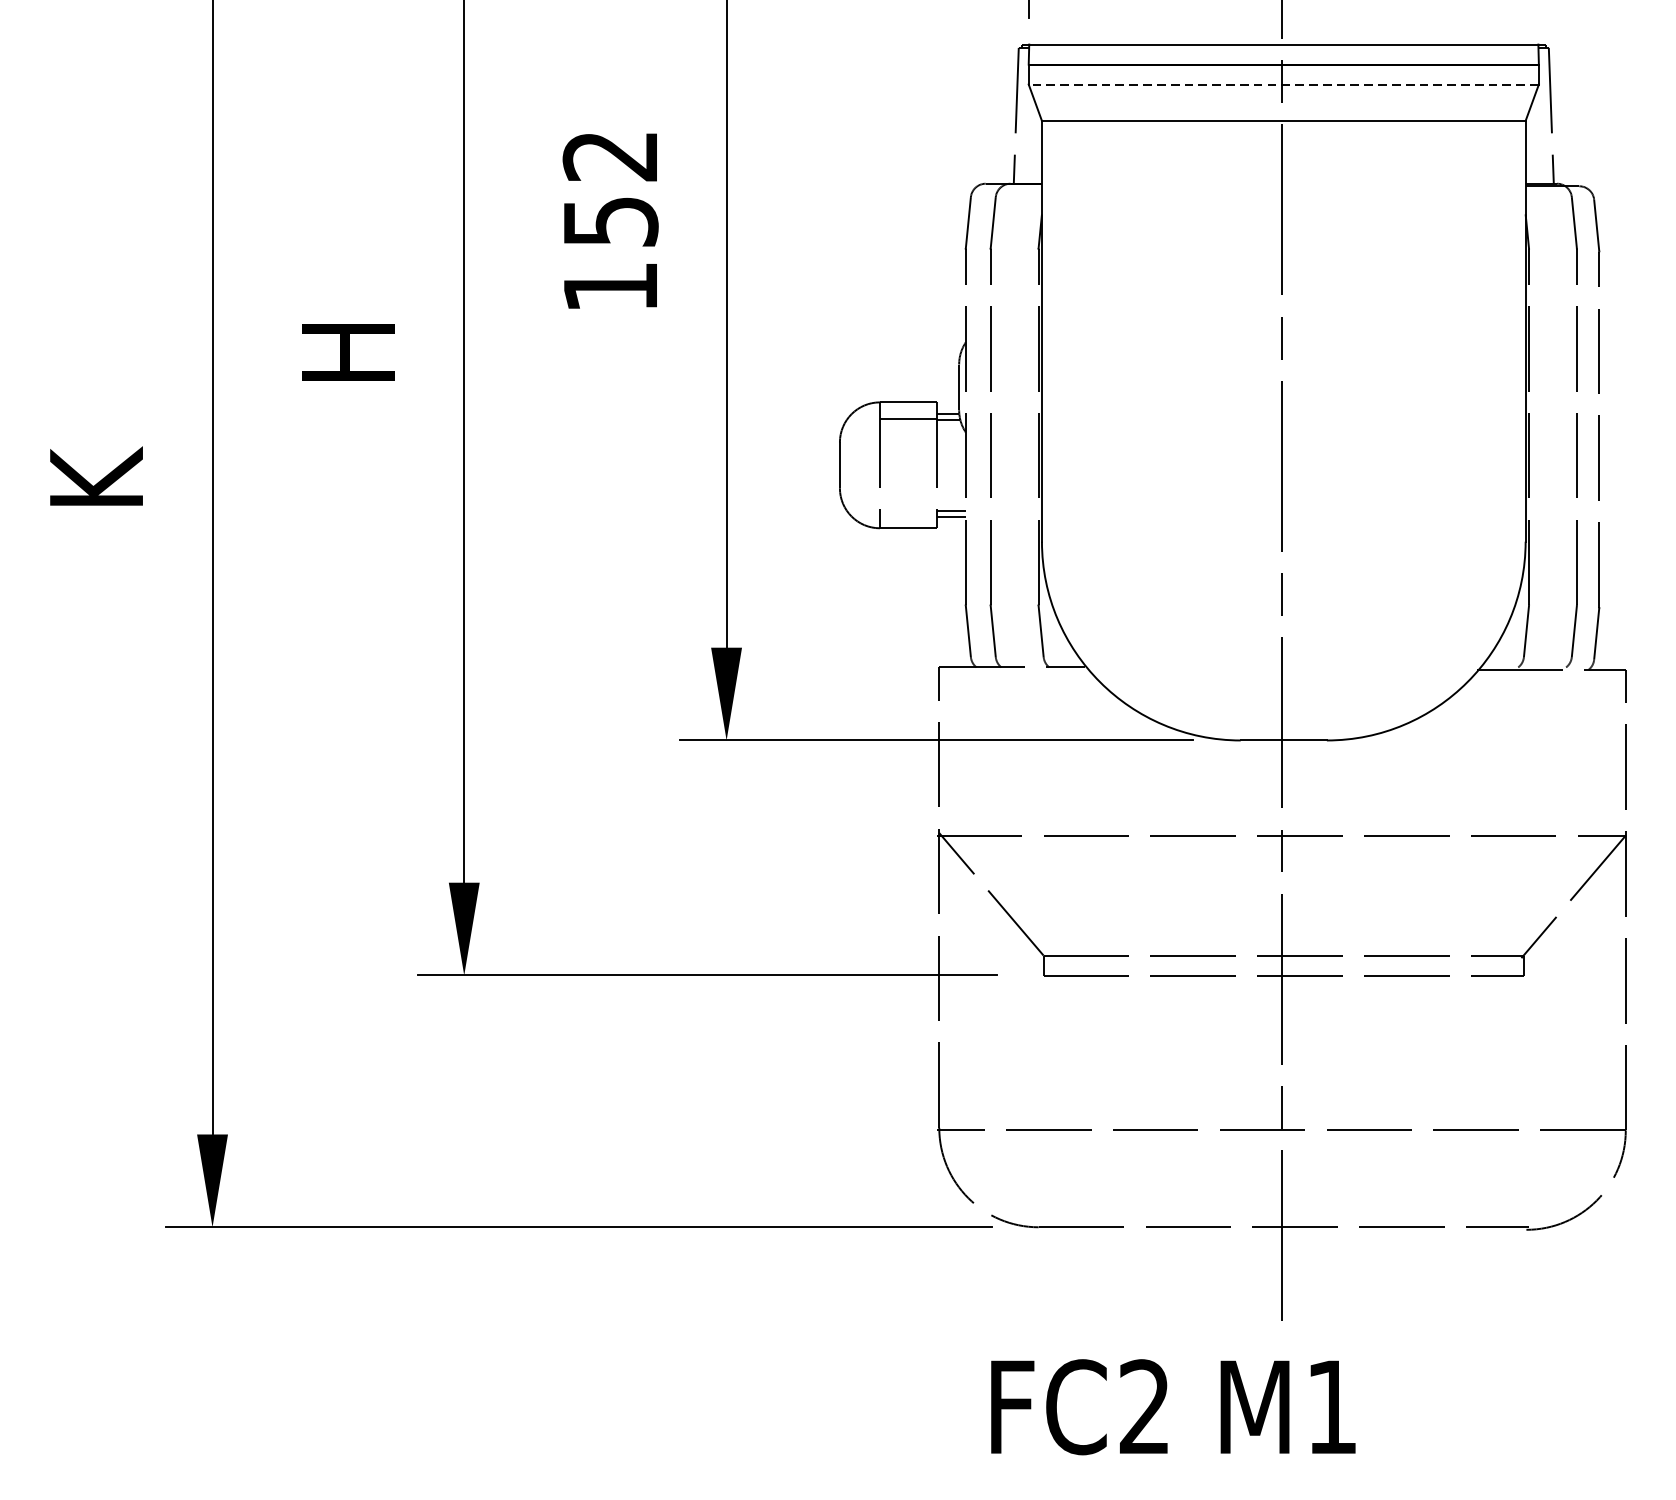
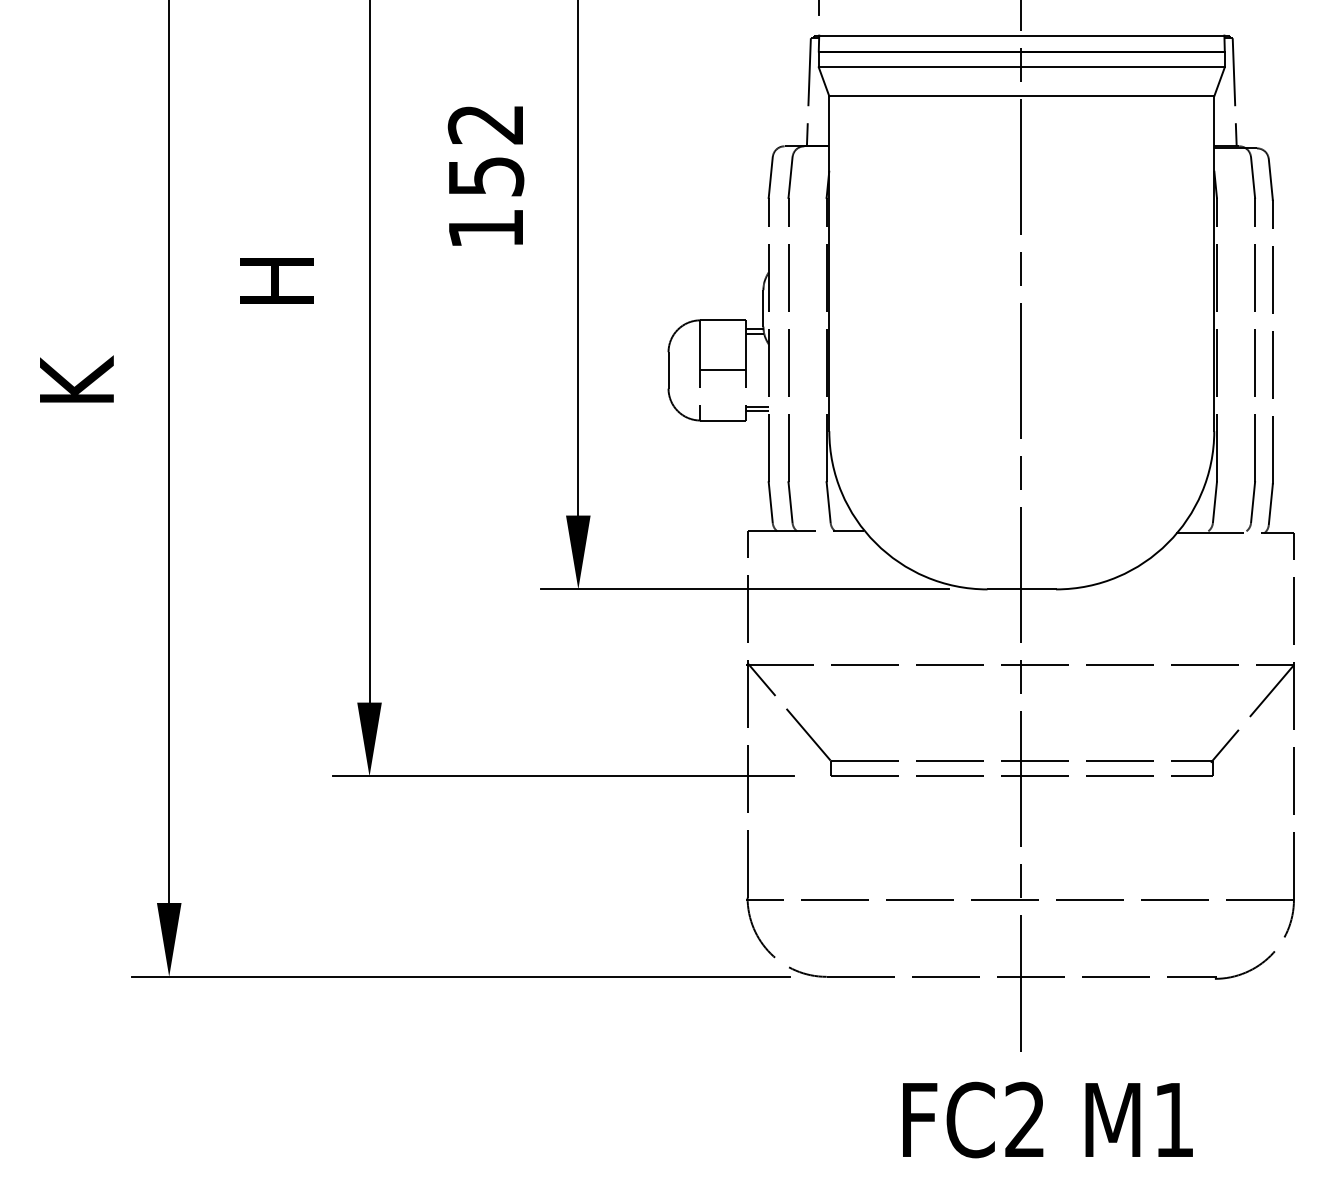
line: (1283, 84) -> (1021, 67), dashed -> solid
line: (907, 418) -> (722, 370), moved
text: (1172, 1406) -> (1047, 1119), moved

